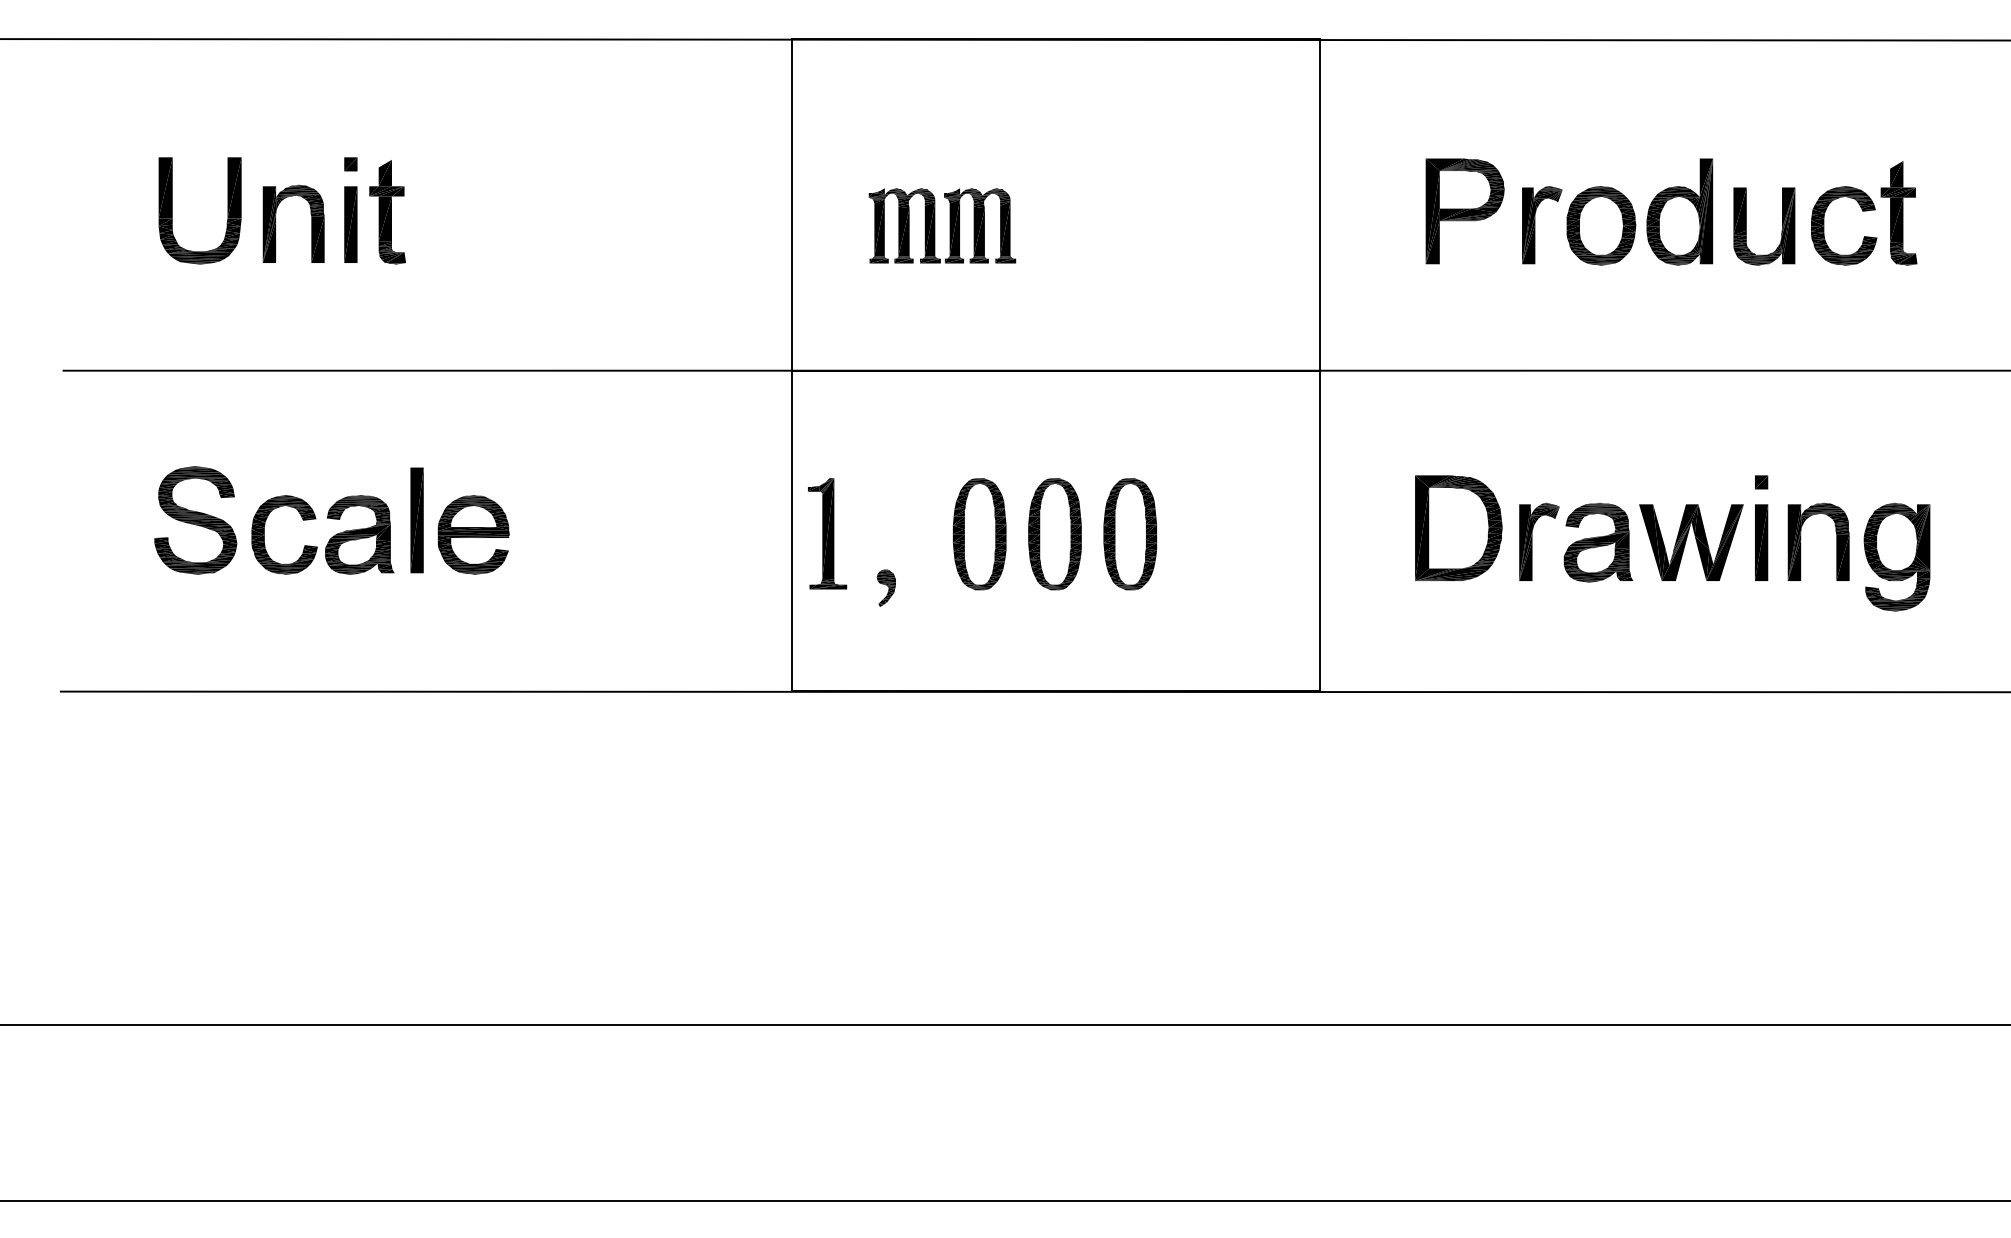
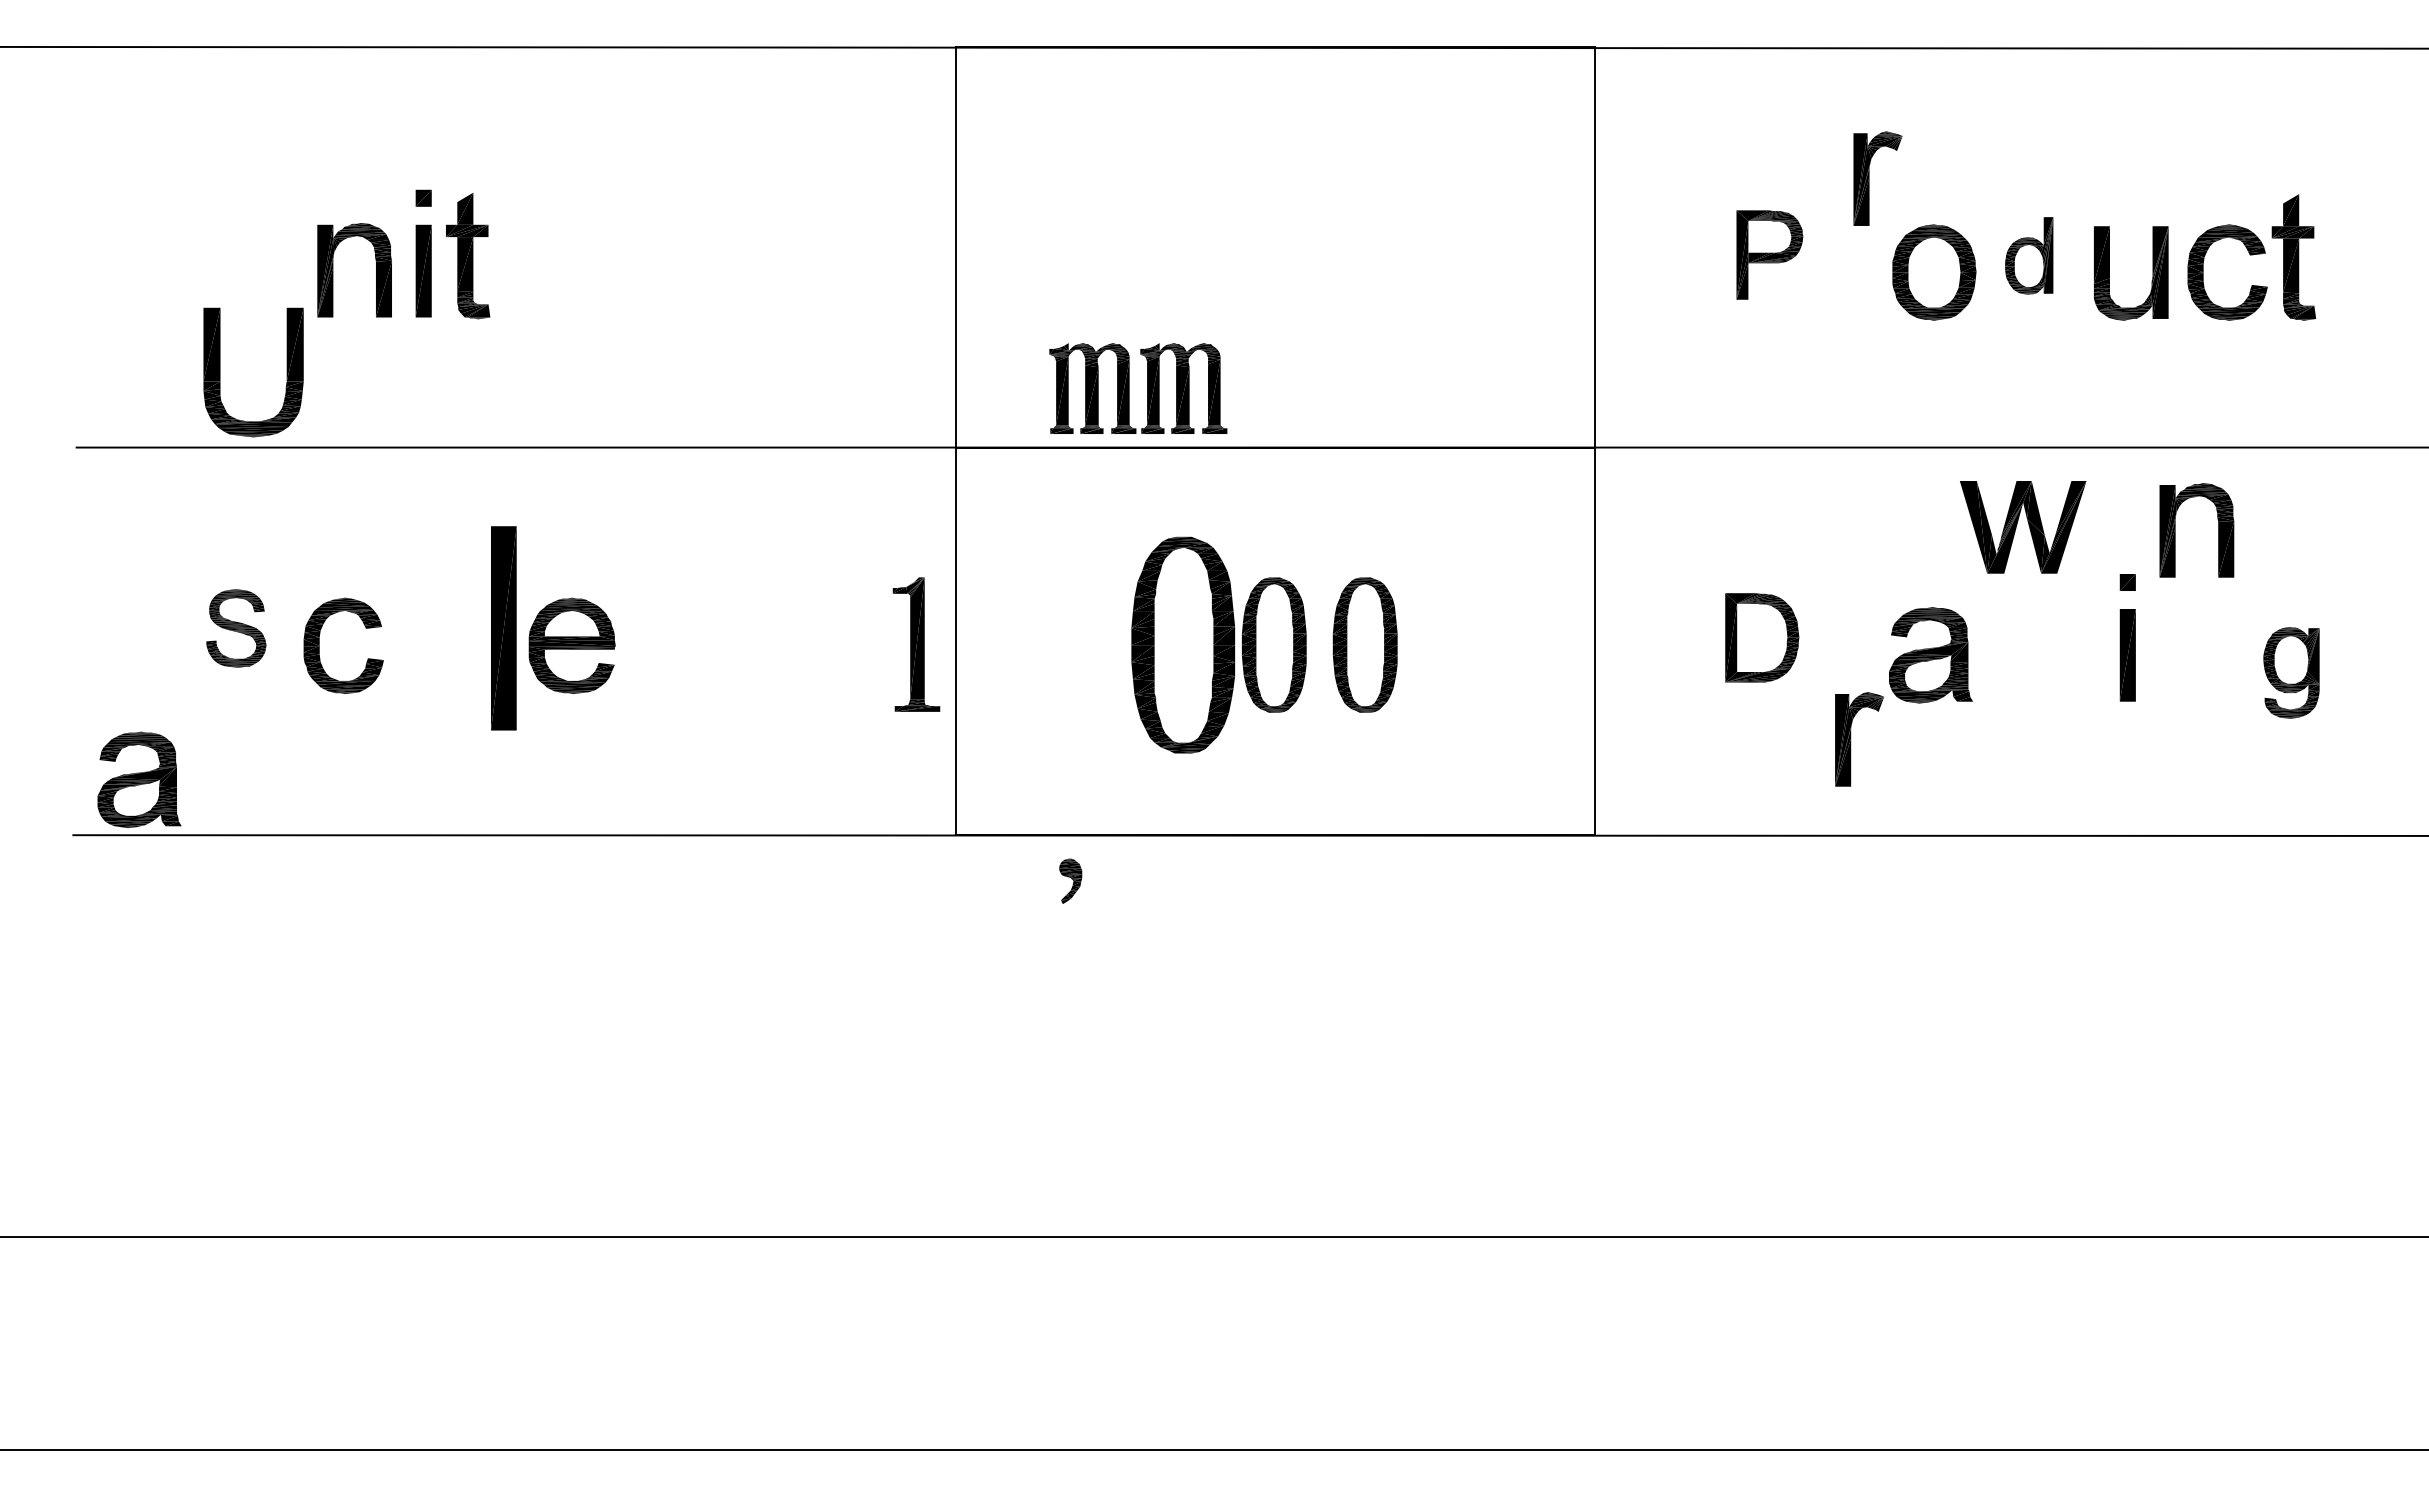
part: (172, 210) -> (220, 372), moved
part: (1464, 210) -> (1769, 254), size x0.7
part: (1680, 211) -> (2029, 255), size x0.6
part: (1535, 224) -> (1869, 178), moved
part: (935, 225) -> (1129, 388), moved
part: (195, 520) -> (236, 628), size x0.6
part: (416, 520) -> (503, 628), size x1.6
part: (1459, 527) -> (1762, 637), size x0.7
part: (827, 533) -> (916, 644), moved
part: (979, 533) -> (1183, 644), size x1.6
part: (359, 534) -> (139, 779), moved
part: (1532, 542) -> (1851, 739), moved
part: (1691, 542) -> (2023, 527), moved
part: (1801, 542) -> (2175, 530), moved
part: (1897, 556) -> (2291, 672), size x0.7
part: (886, 587) -> (1070, 880), moved

